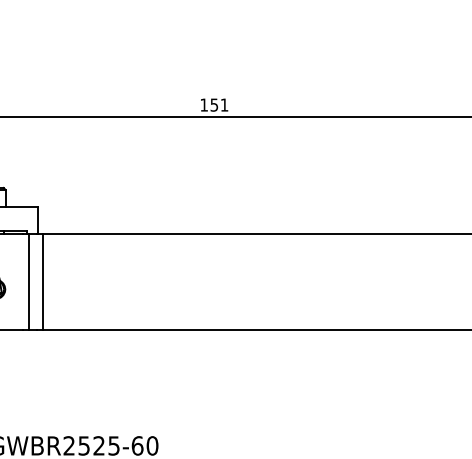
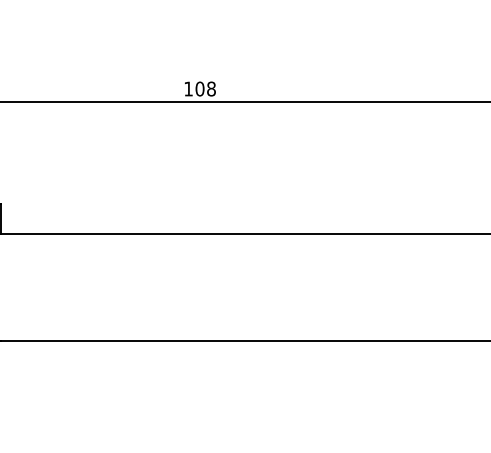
text: (219, 104) -> (205, 88), 151 -> 108
line: (42, 281) -> (6, 287), removed

